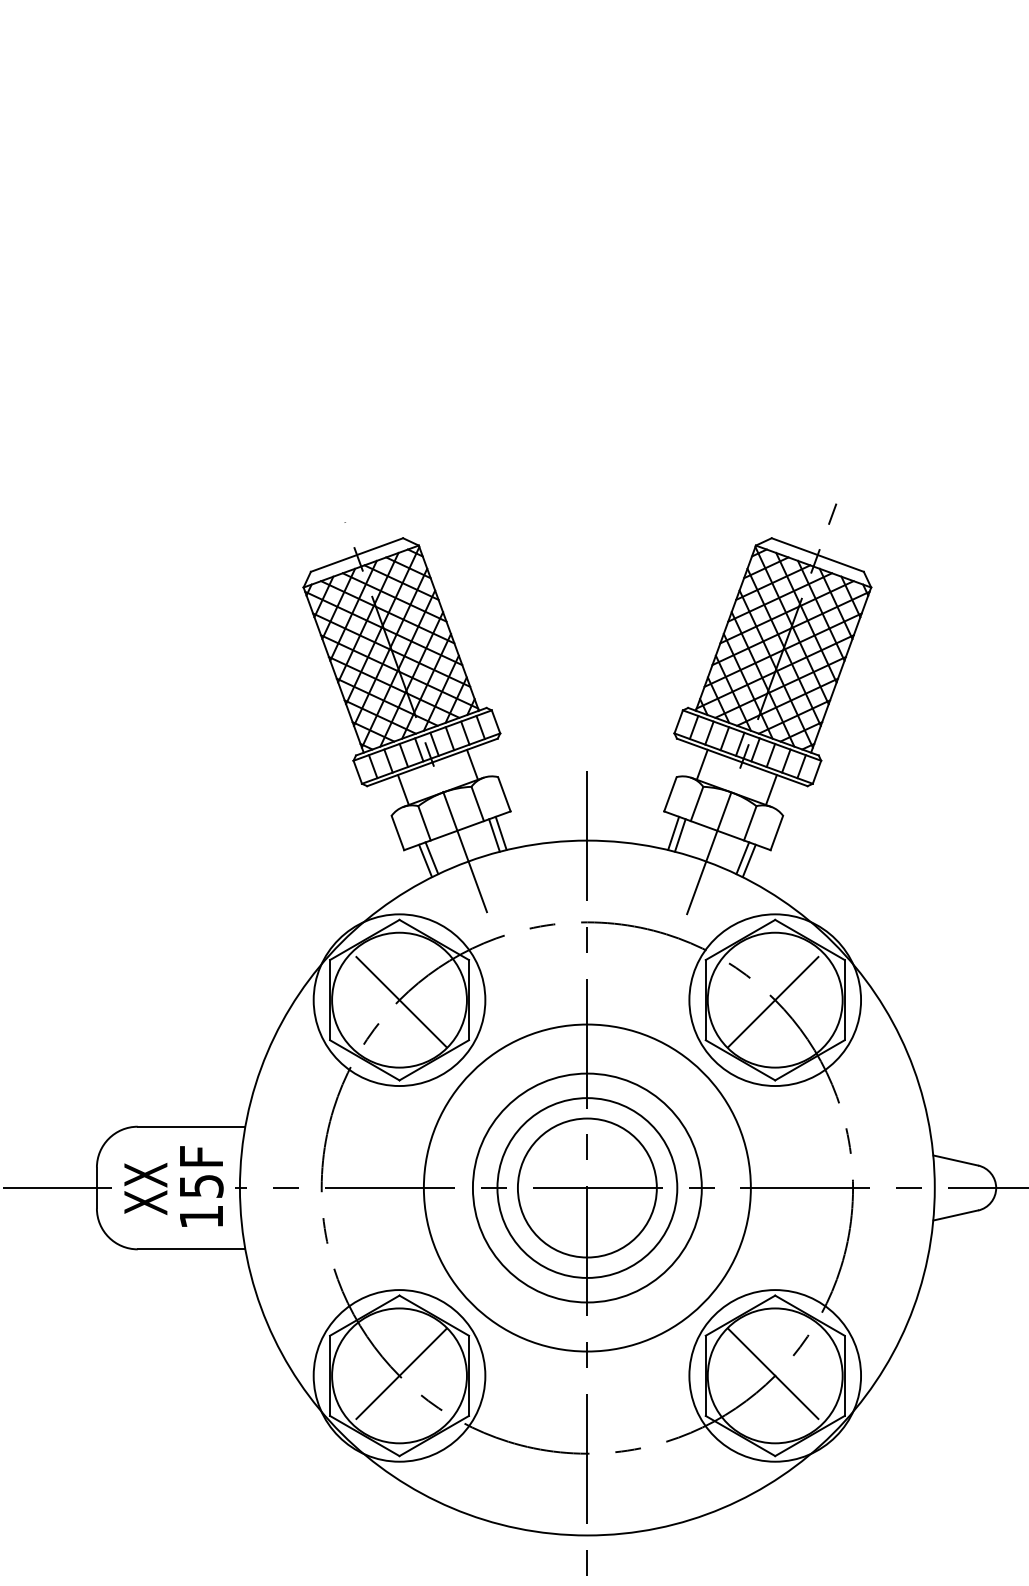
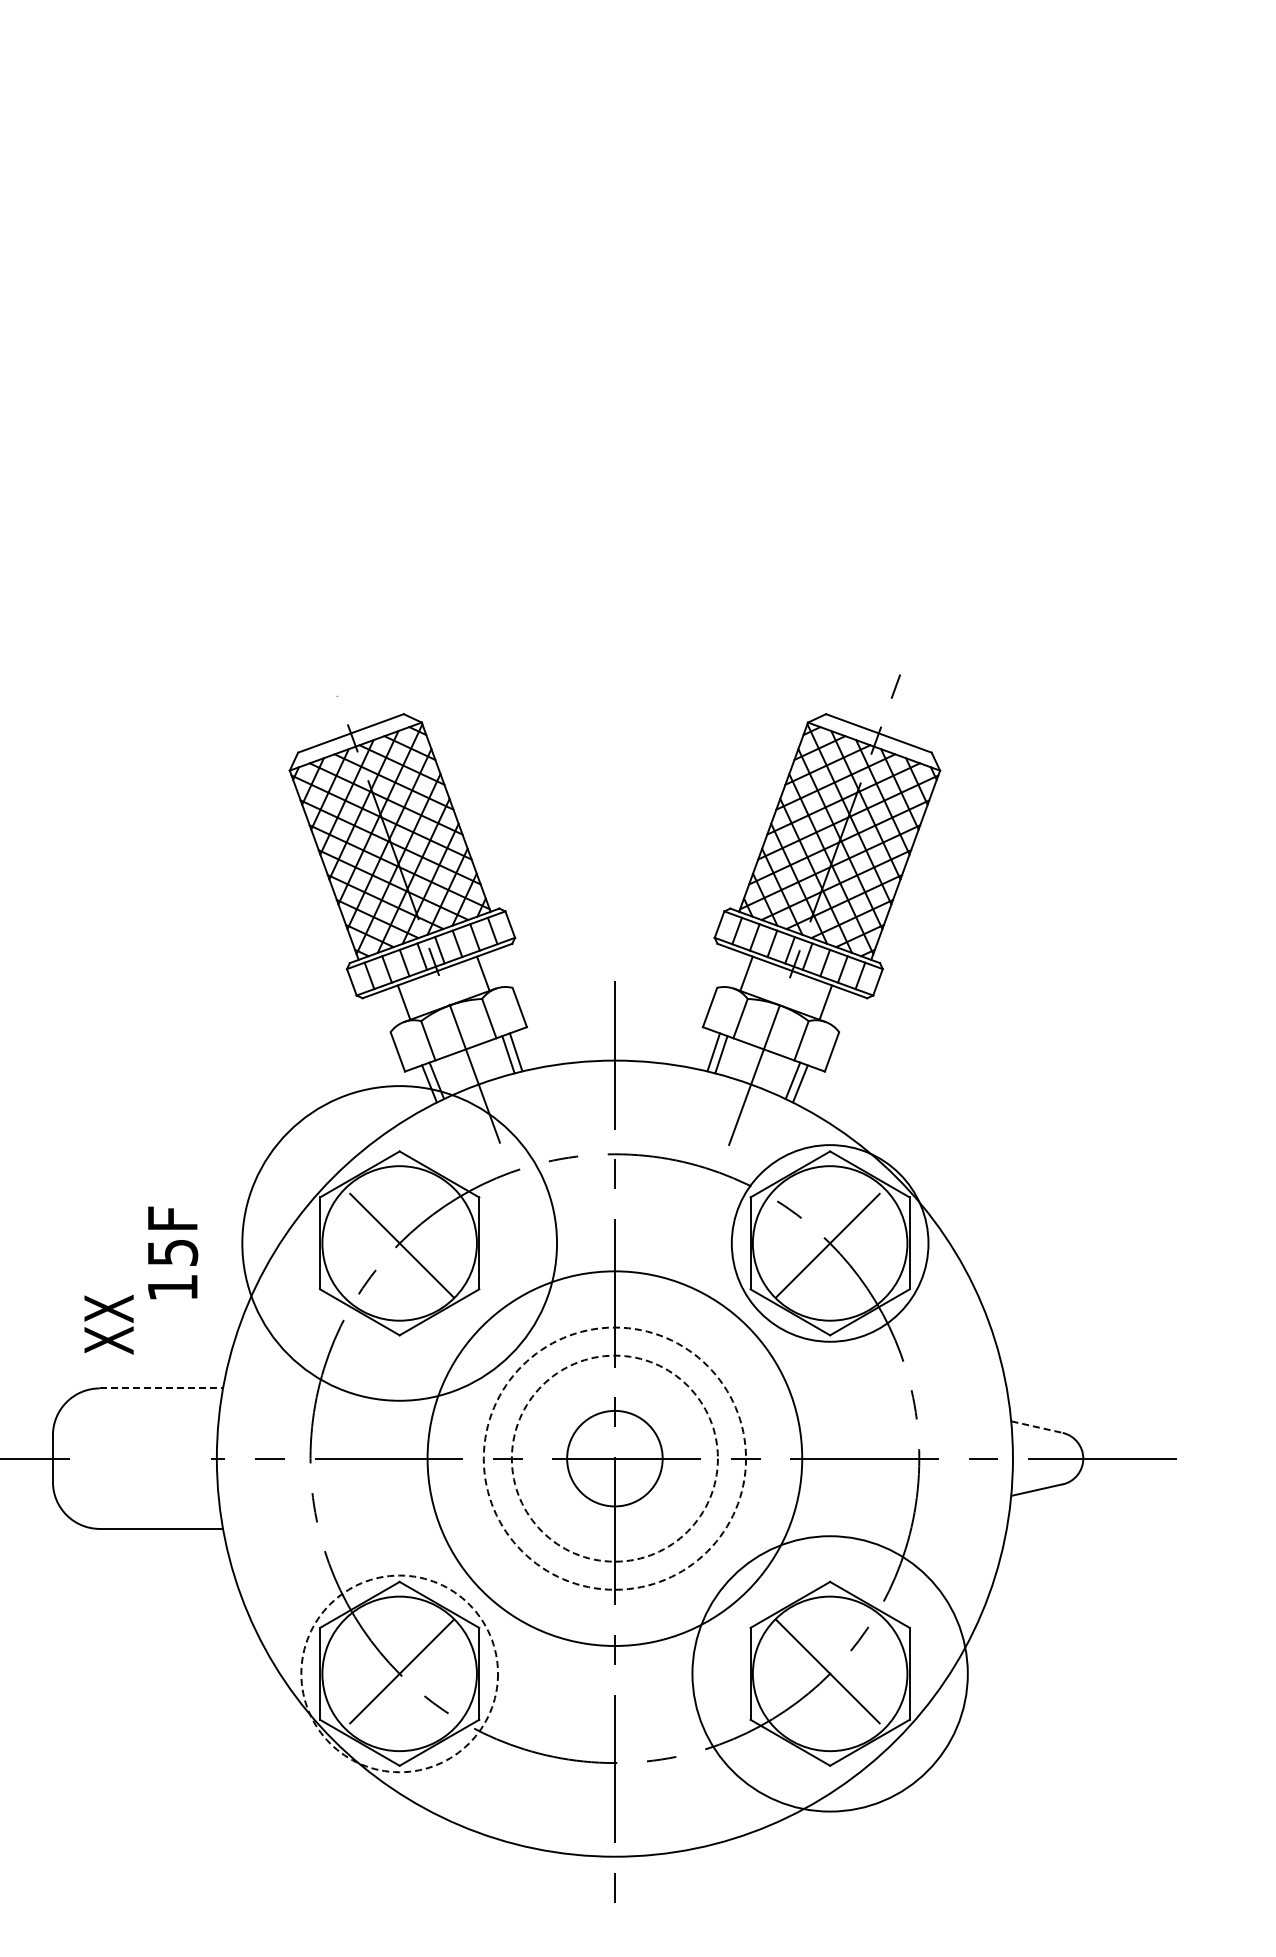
circle: (399, 1000) -> (399, 1243), size x1.6
line: (191, 1126) -> (161, 1388), solid -> dashed
line: (956, 1160) -> (1037, 1427), solid -> dashed
text: (202, 1186) -> (173, 1252), moved
circle: (587, 1187) -> (614, 1458), size x0.6
circle: (587, 1187) -> (614, 1458), solid -> dashed
circle: (587, 1187) -> (614, 1458), solid -> dashed
text: (145, 1188) -> (108, 1324), moved
circle: (399, 1375) -> (399, 1673), solid -> dashed
circle: (774, 1375) -> (829, 1673), size x1.4

